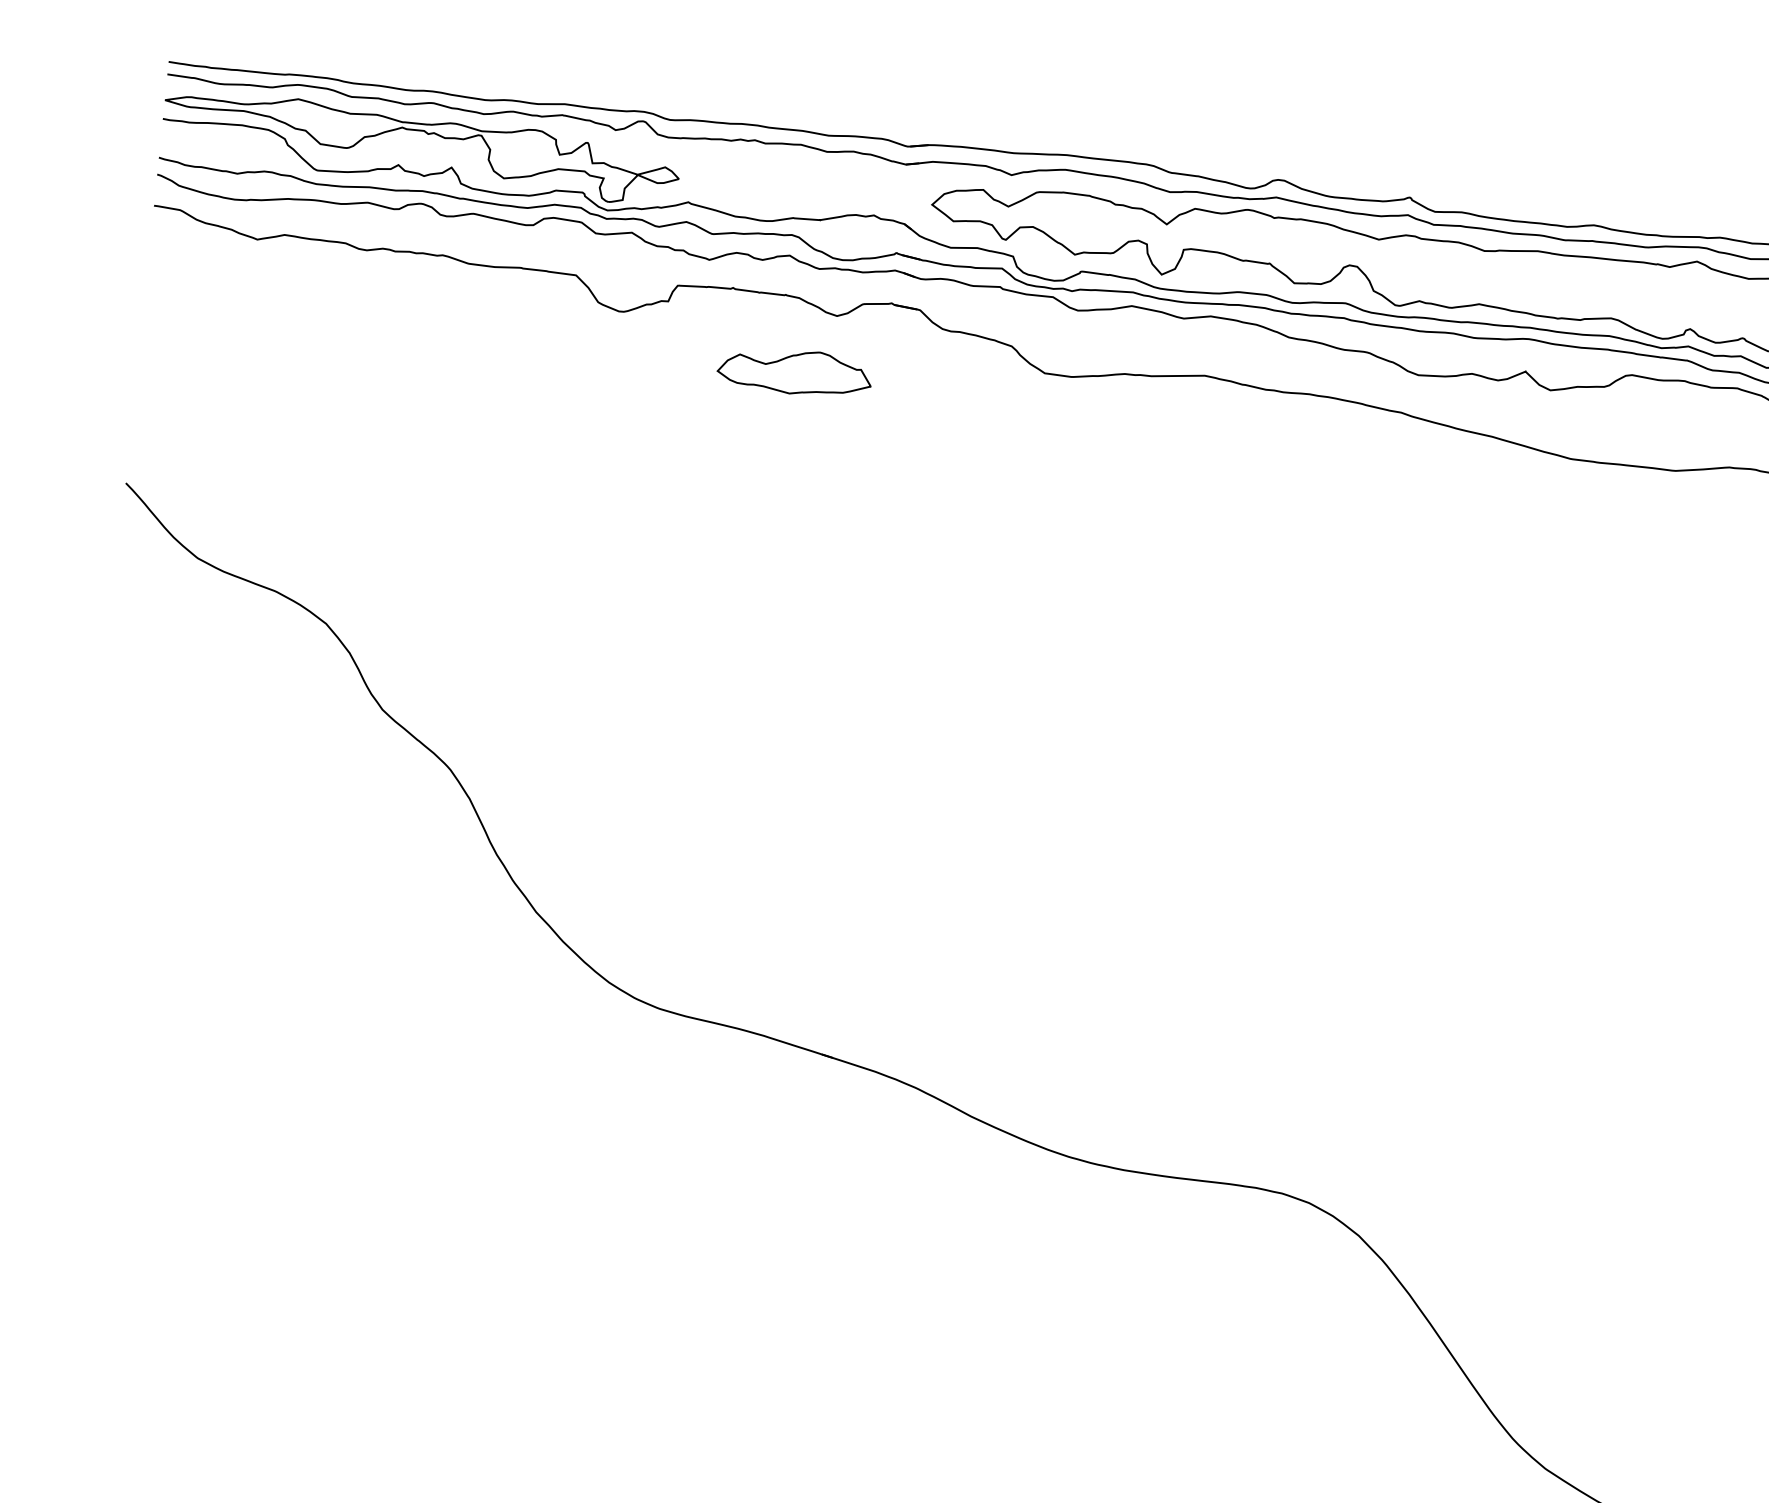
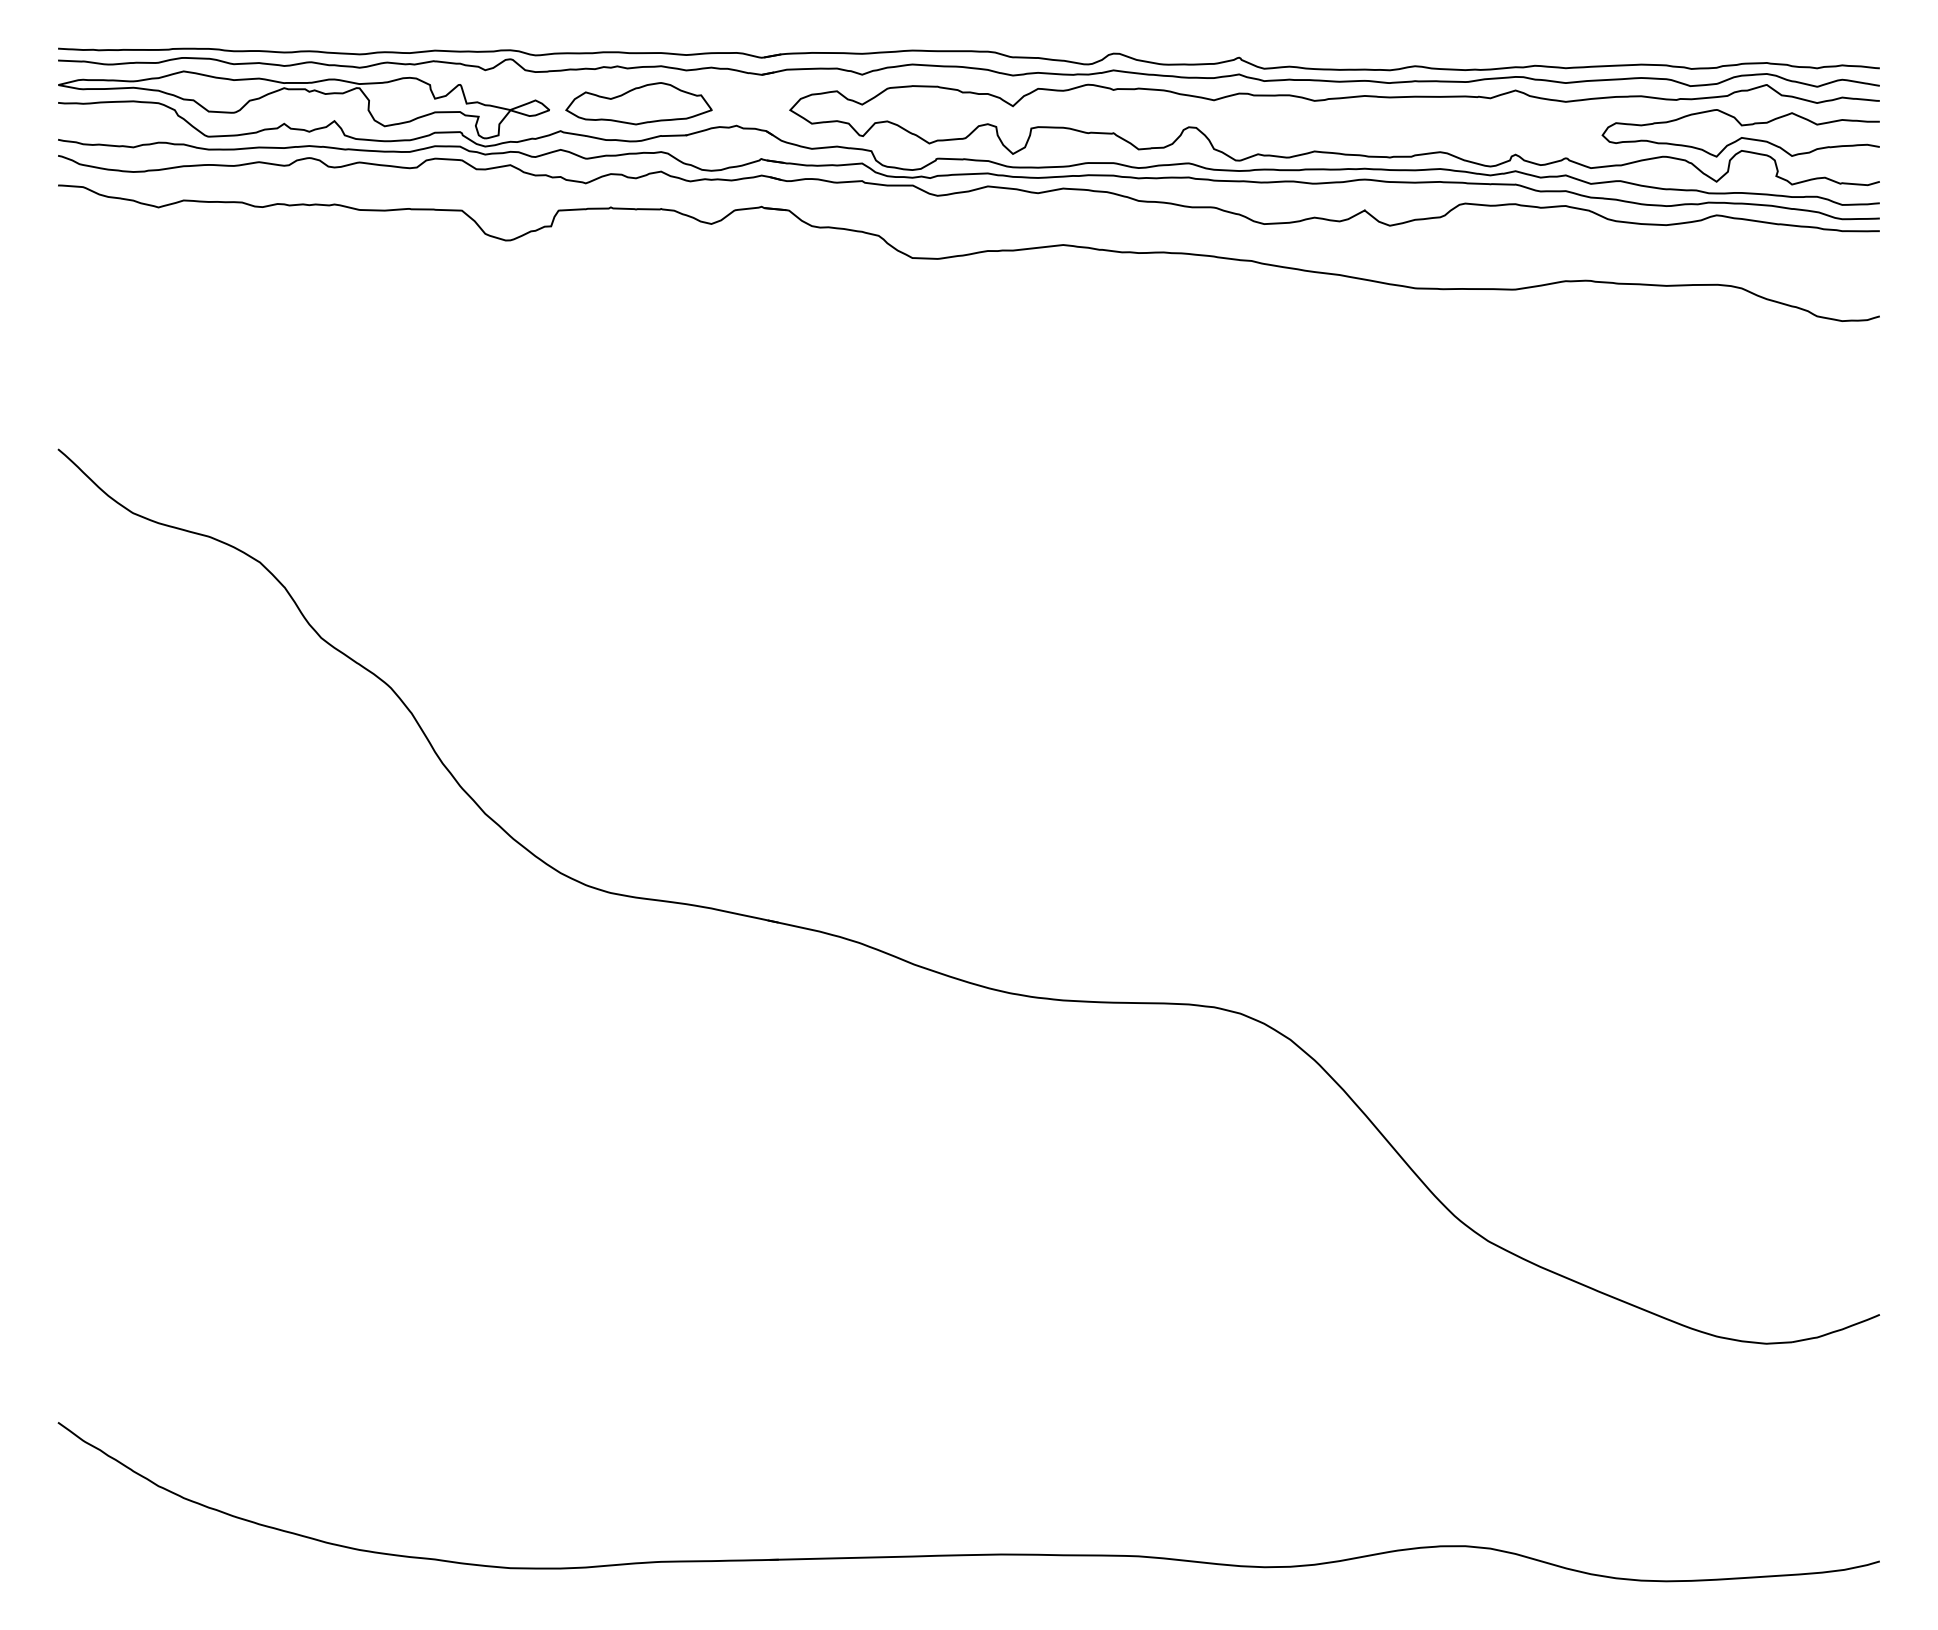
part: (794, 371) -> (638, 103), moved

